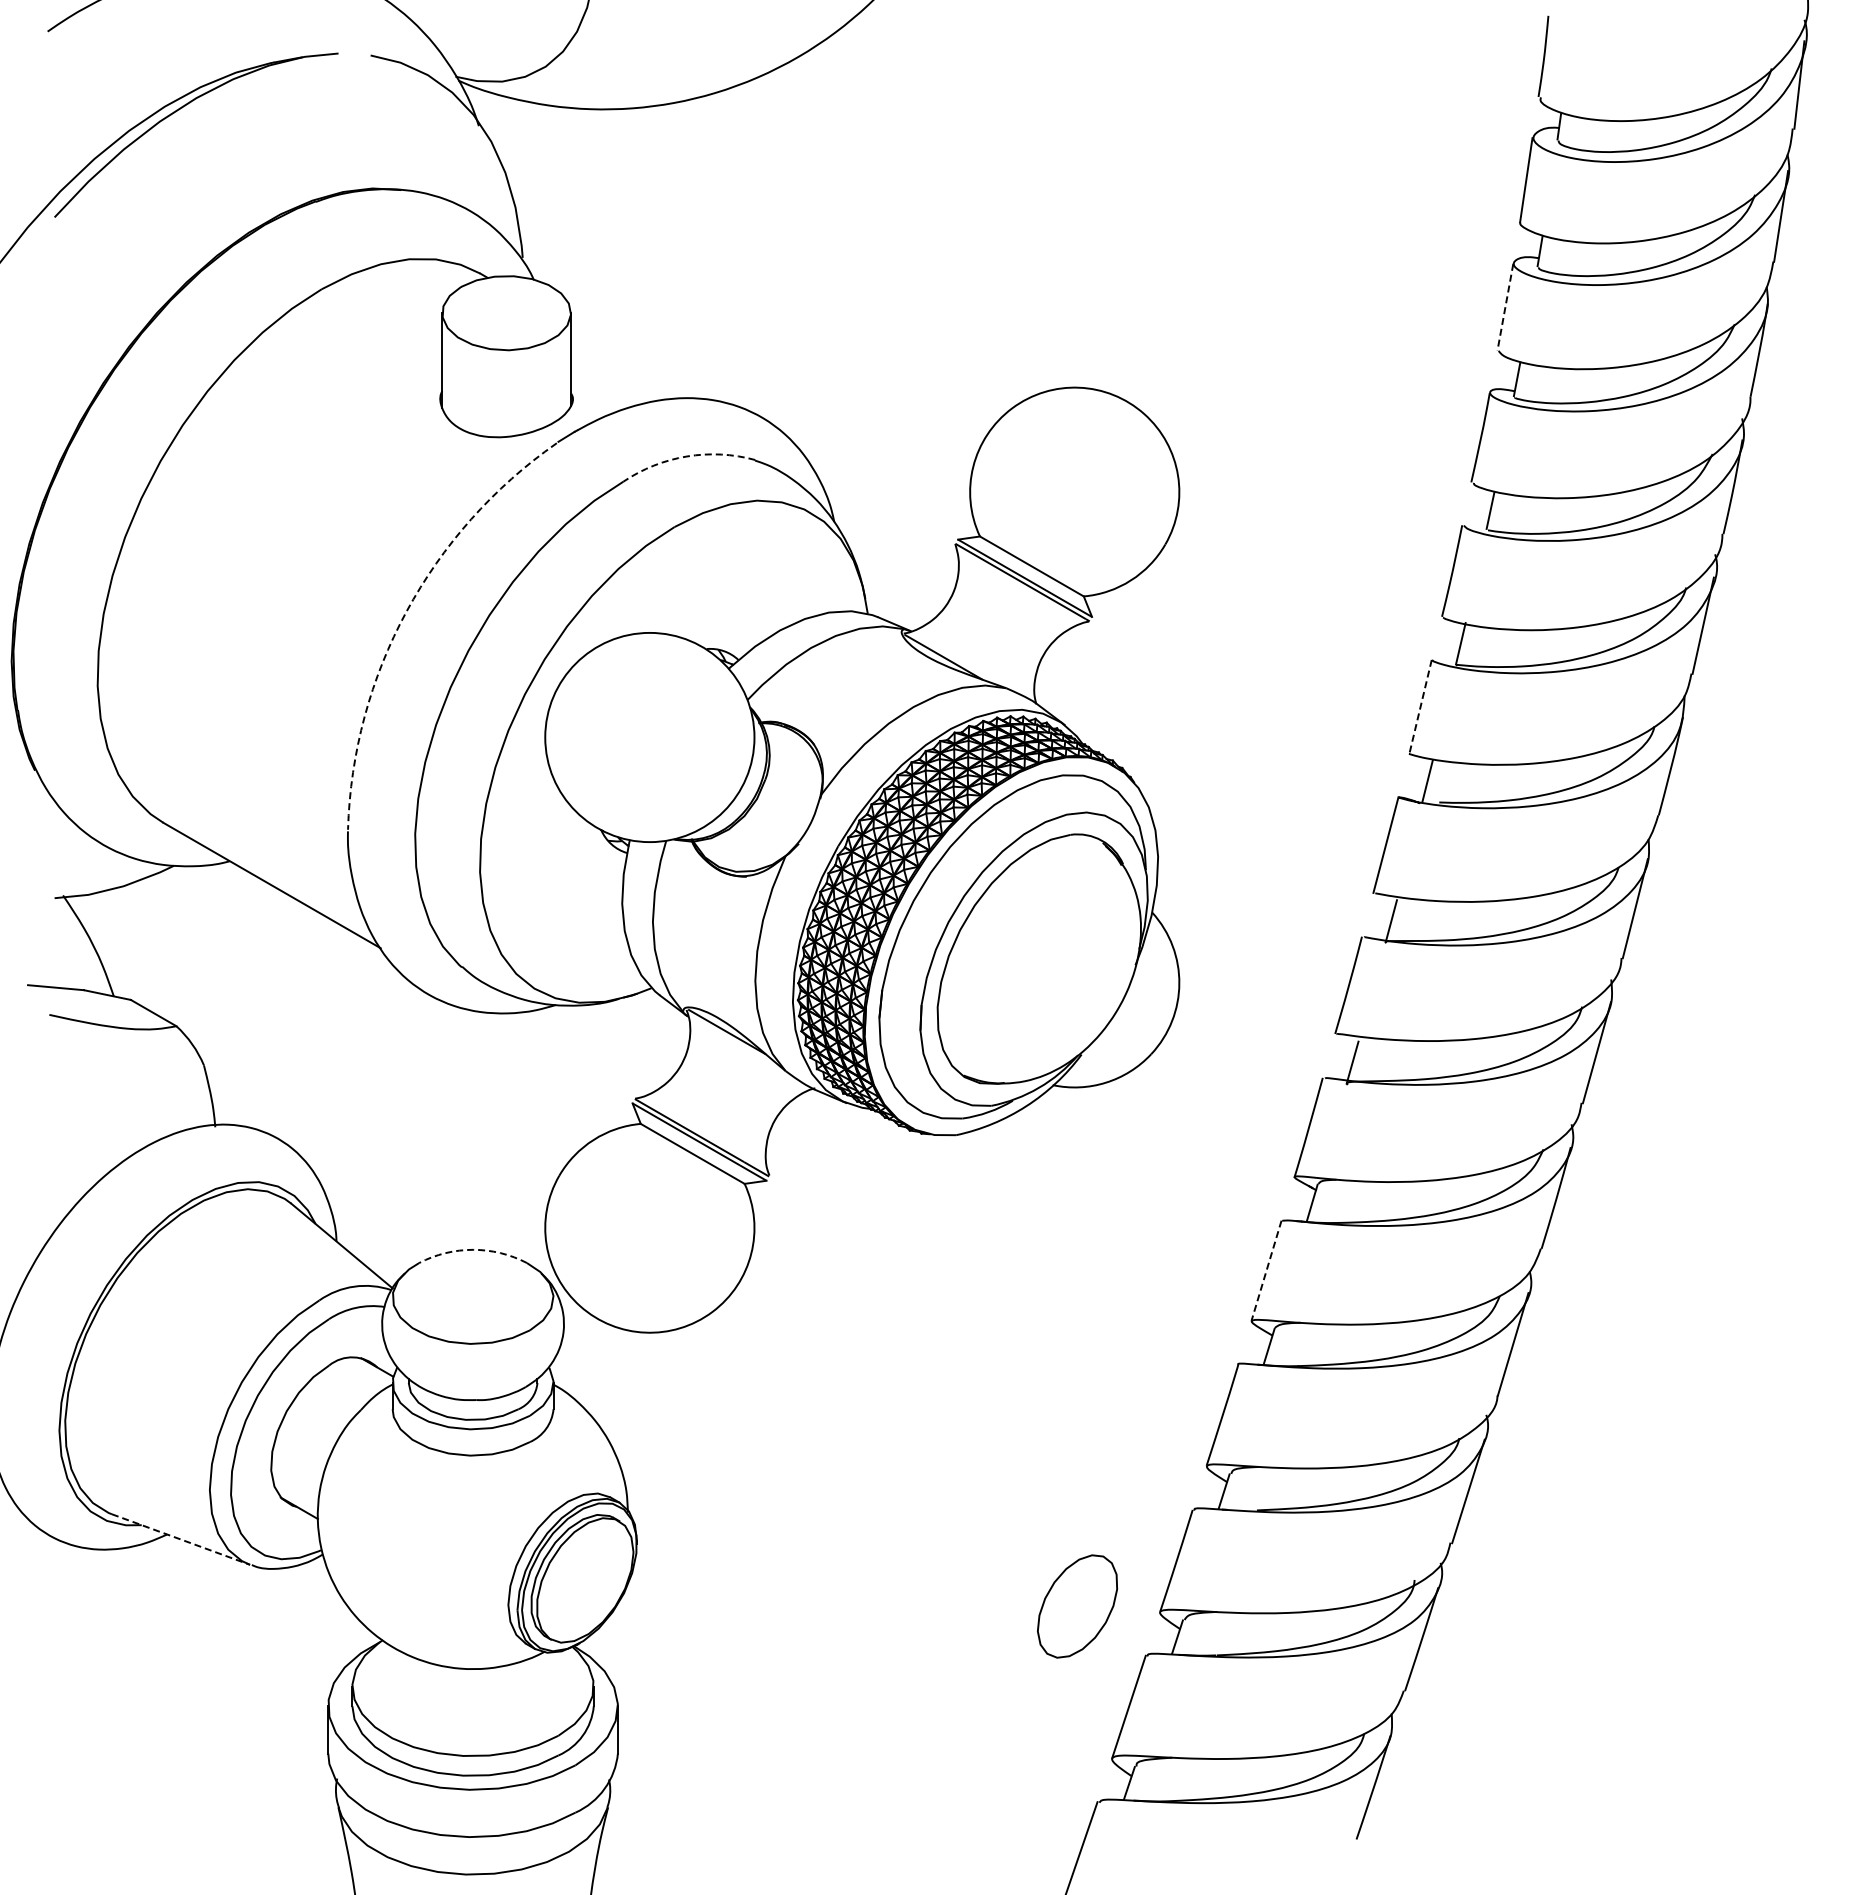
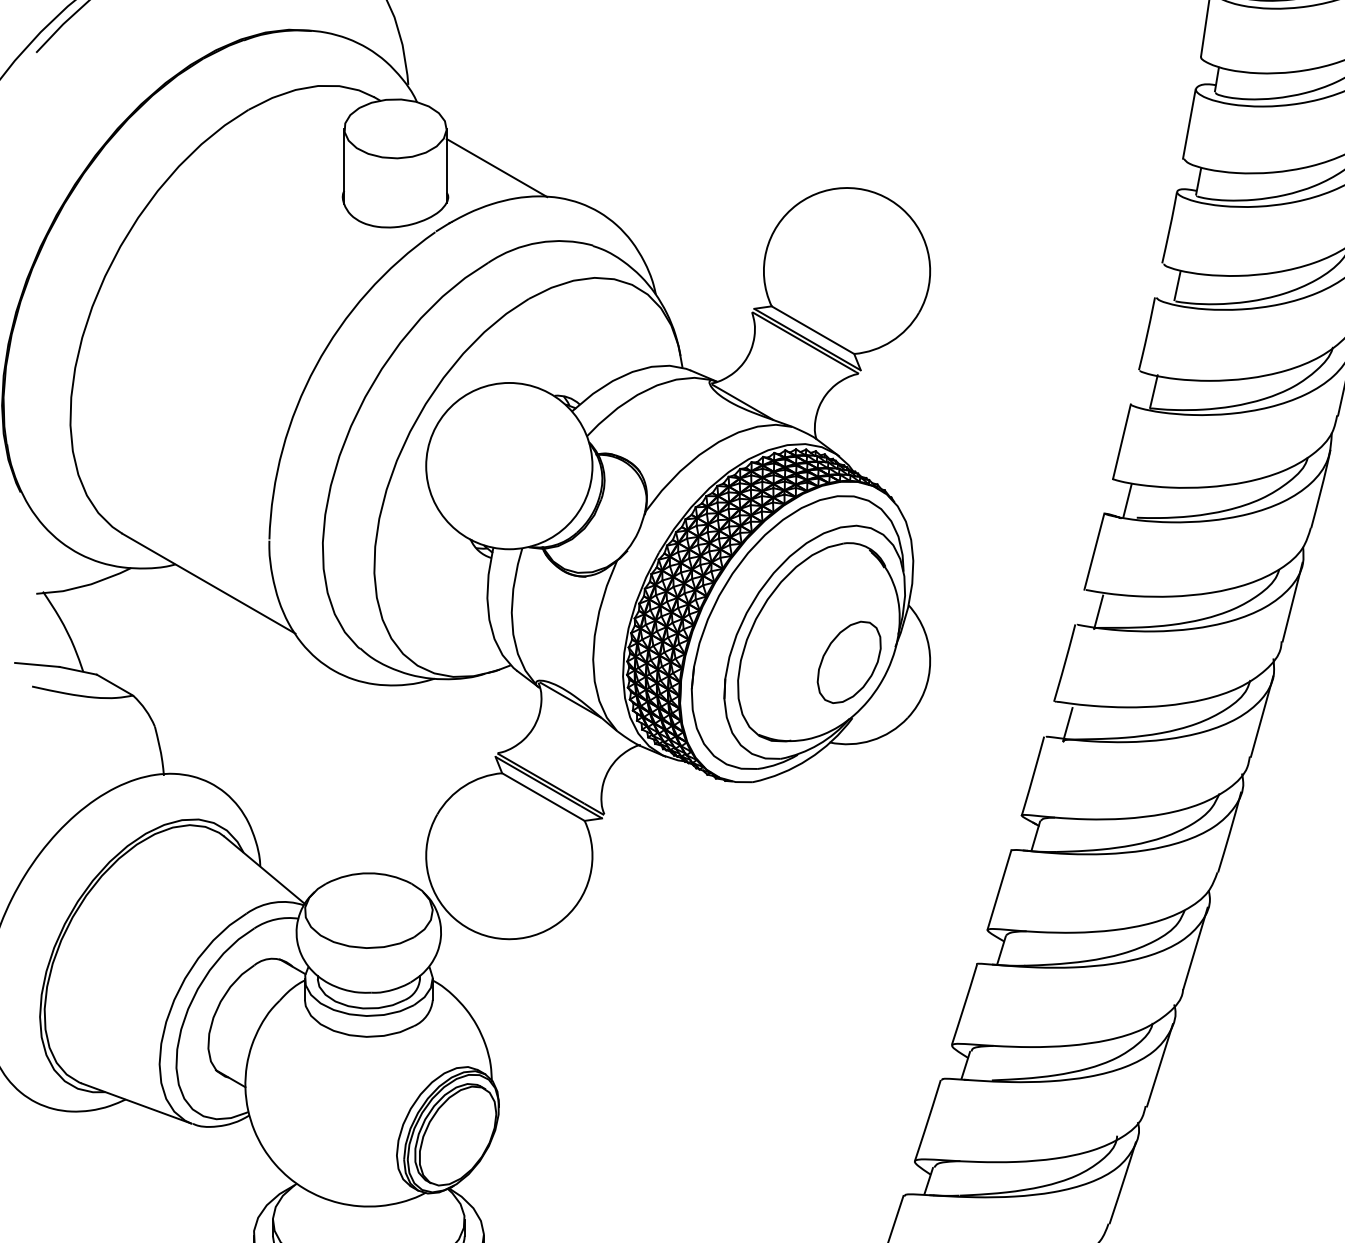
line: (1505, 307) -> (1189, 124), dashed -> solid
line: (634, 362) -> (497, 168), added
arc: (686, 456) -> (538, 242), dashed -> solid
arc: (406, 611) -> (315, 365), dashed -> solid
line: (1420, 707) -> (1121, 442), dashed -> solid
arc: (473, 1249) -> (369, 873), dashed -> solid
line: (1266, 1271) -> (999, 890), dashed -> solid
line: (181, 1539) -> (137, 1103), dashed -> solid
part: (1077, 1606) -> (849, 662), moved

